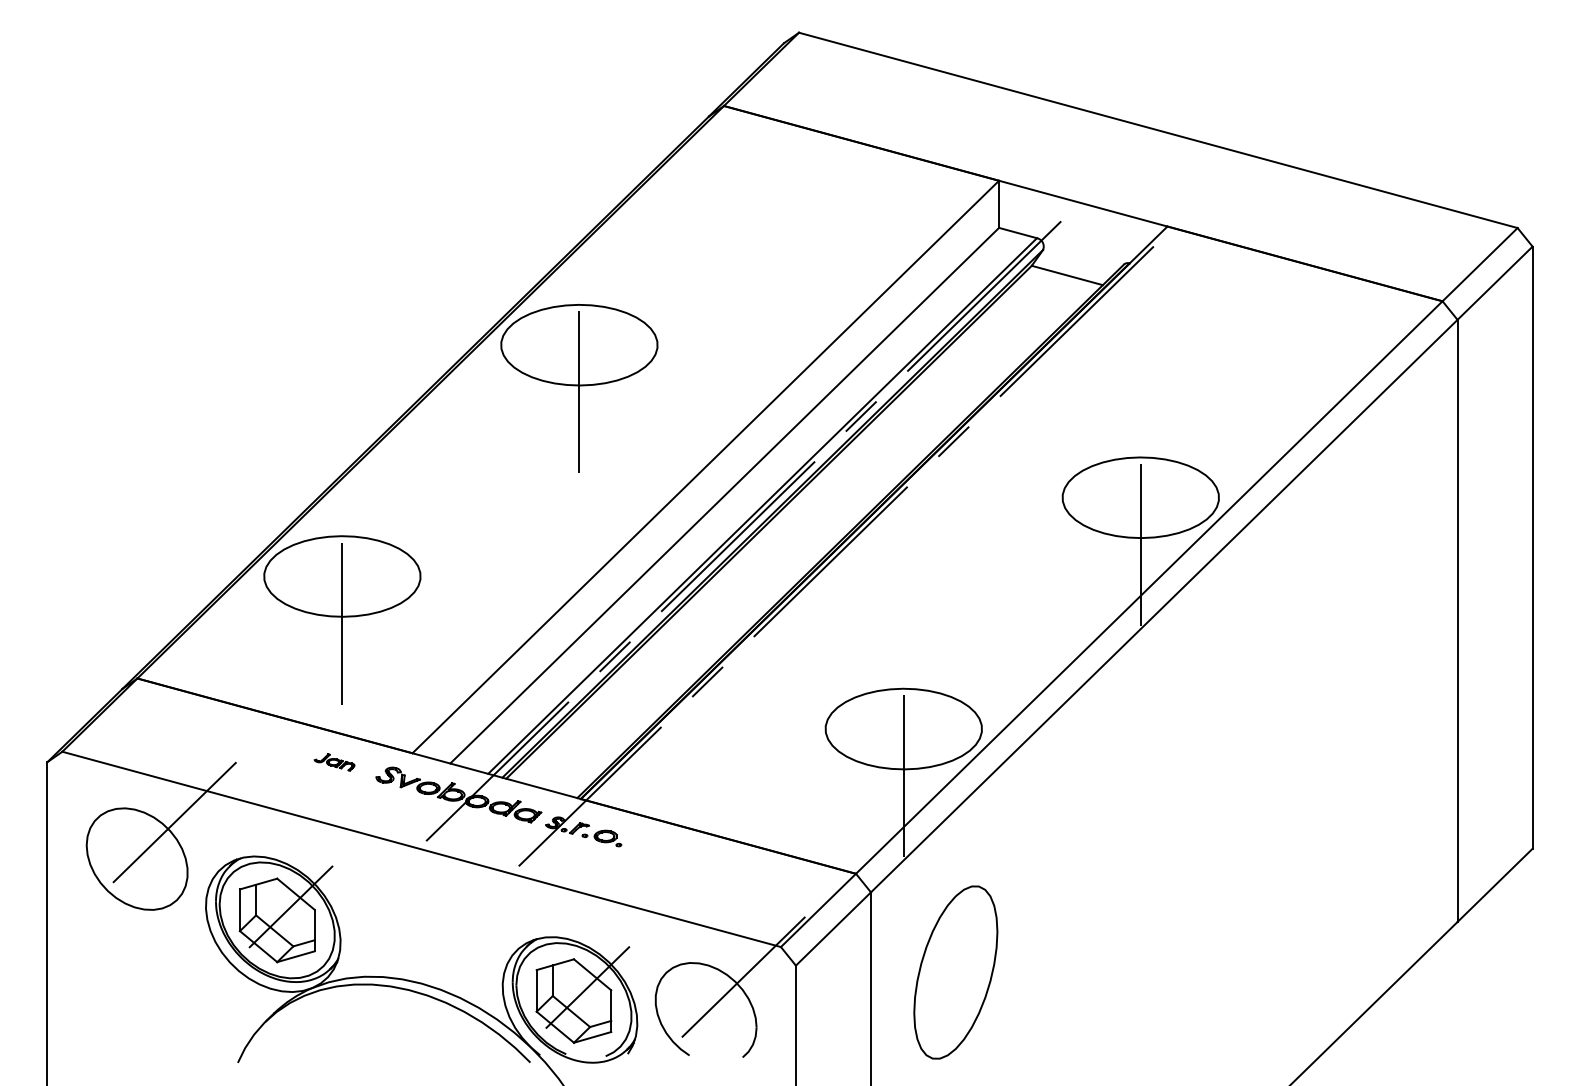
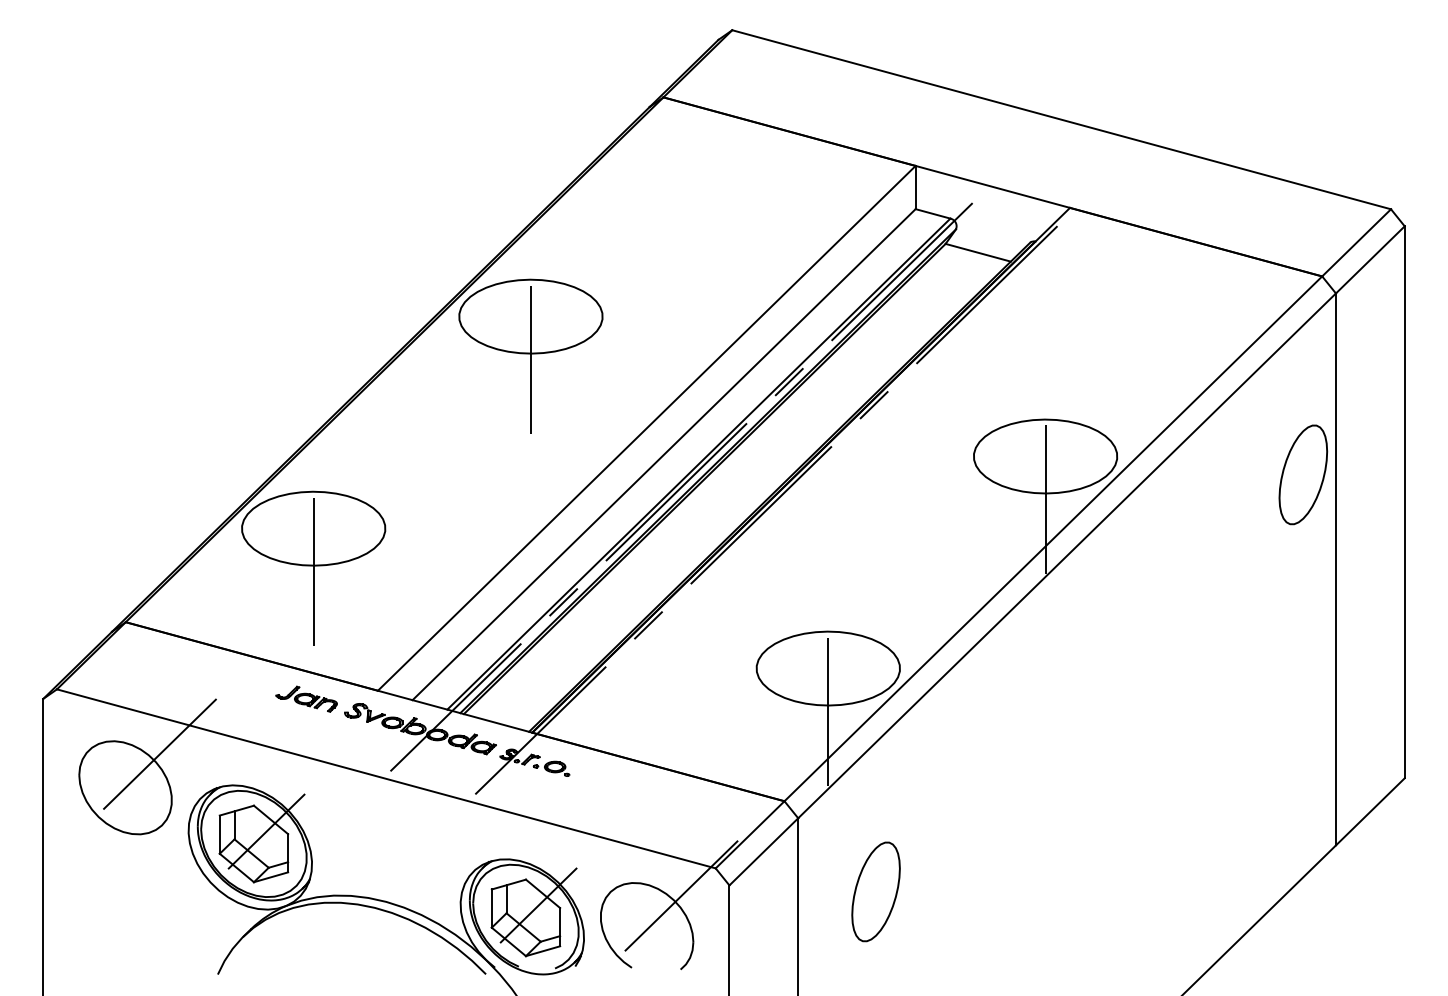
part: (1421, 517) -> (1302, 474), added
part: (334, 762) -> (306, 699), size x1.67
part: (955, 972) -> (875, 891), size x0.62

